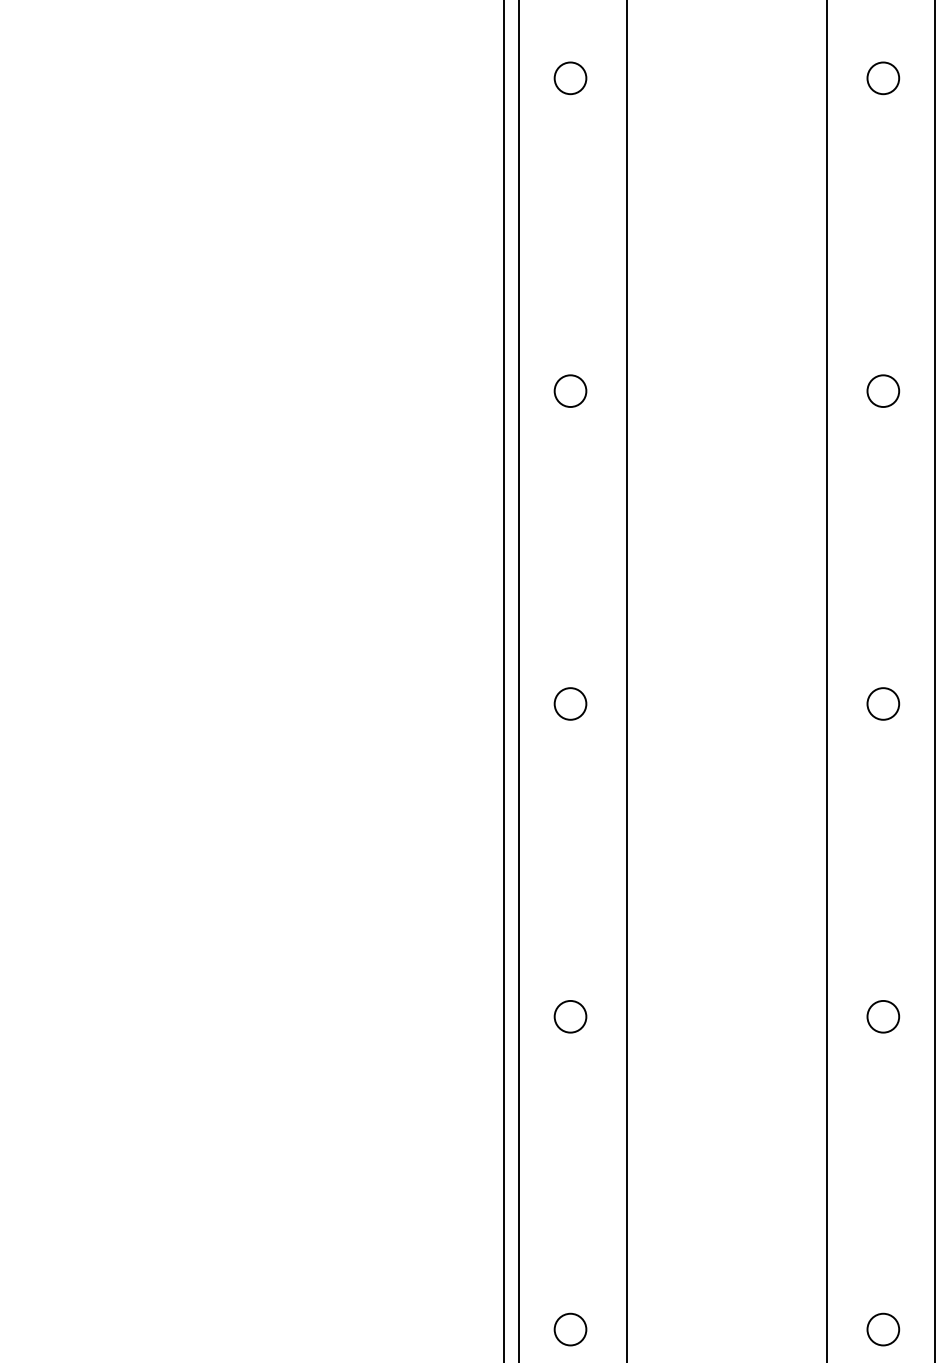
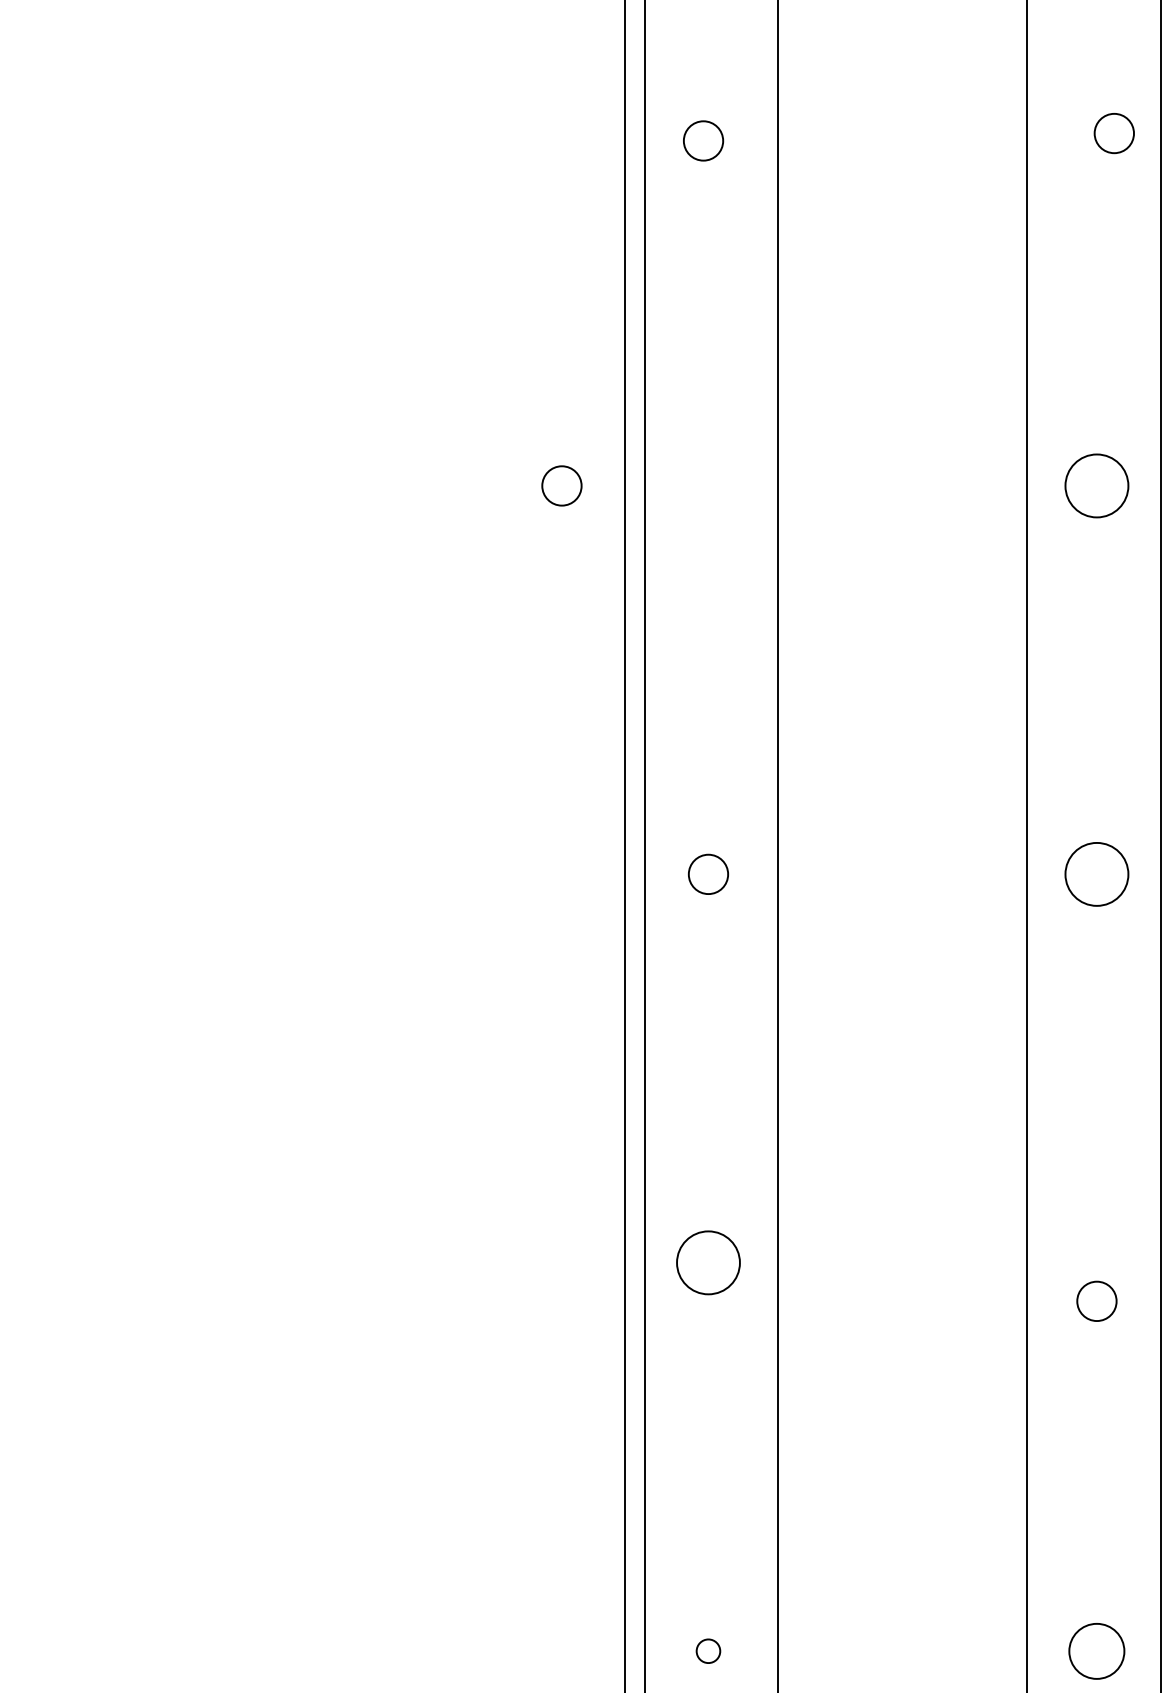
circle: (570, 78) -> (703, 141), moved
circle: (883, 78) -> (1114, 133), moved
circle: (570, 390) -> (561, 485), moved
circle: (883, 391) -> (1097, 486), size x1.6
circle: (883, 703) -> (1097, 873), size x1.6
circle: (570, 1016) -> (708, 1262), size x1.6
circle: (883, 1016) -> (1097, 1300), moved
circle: (570, 1329) -> (708, 1651), size x0.6
circle: (883, 1329) -> (1097, 1651), size x1.4

